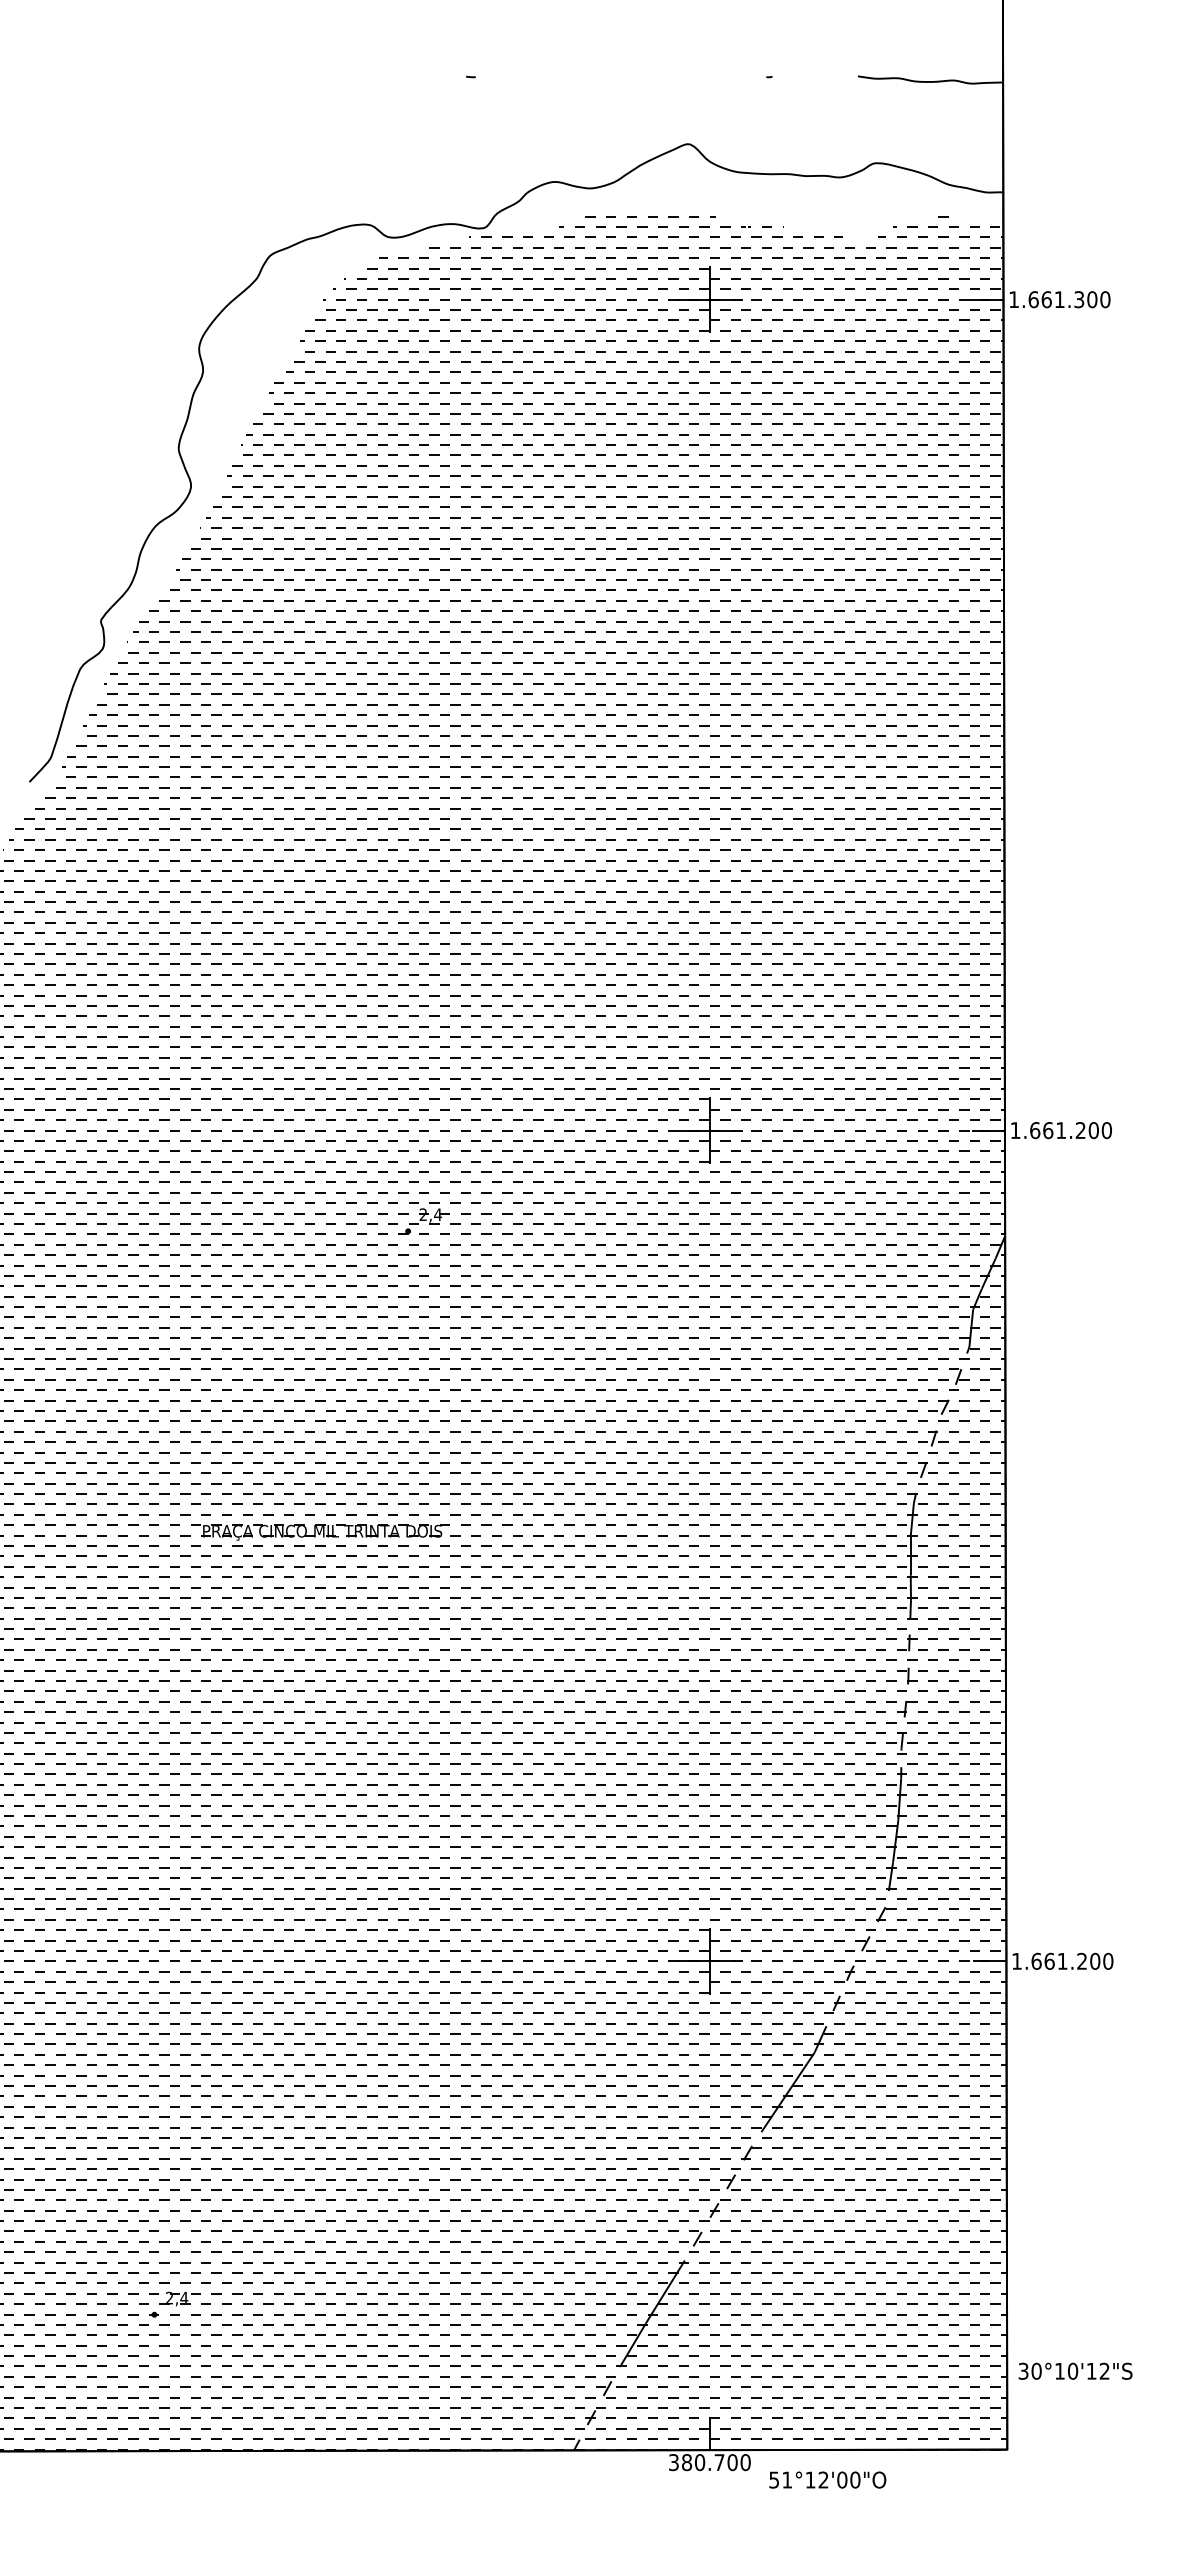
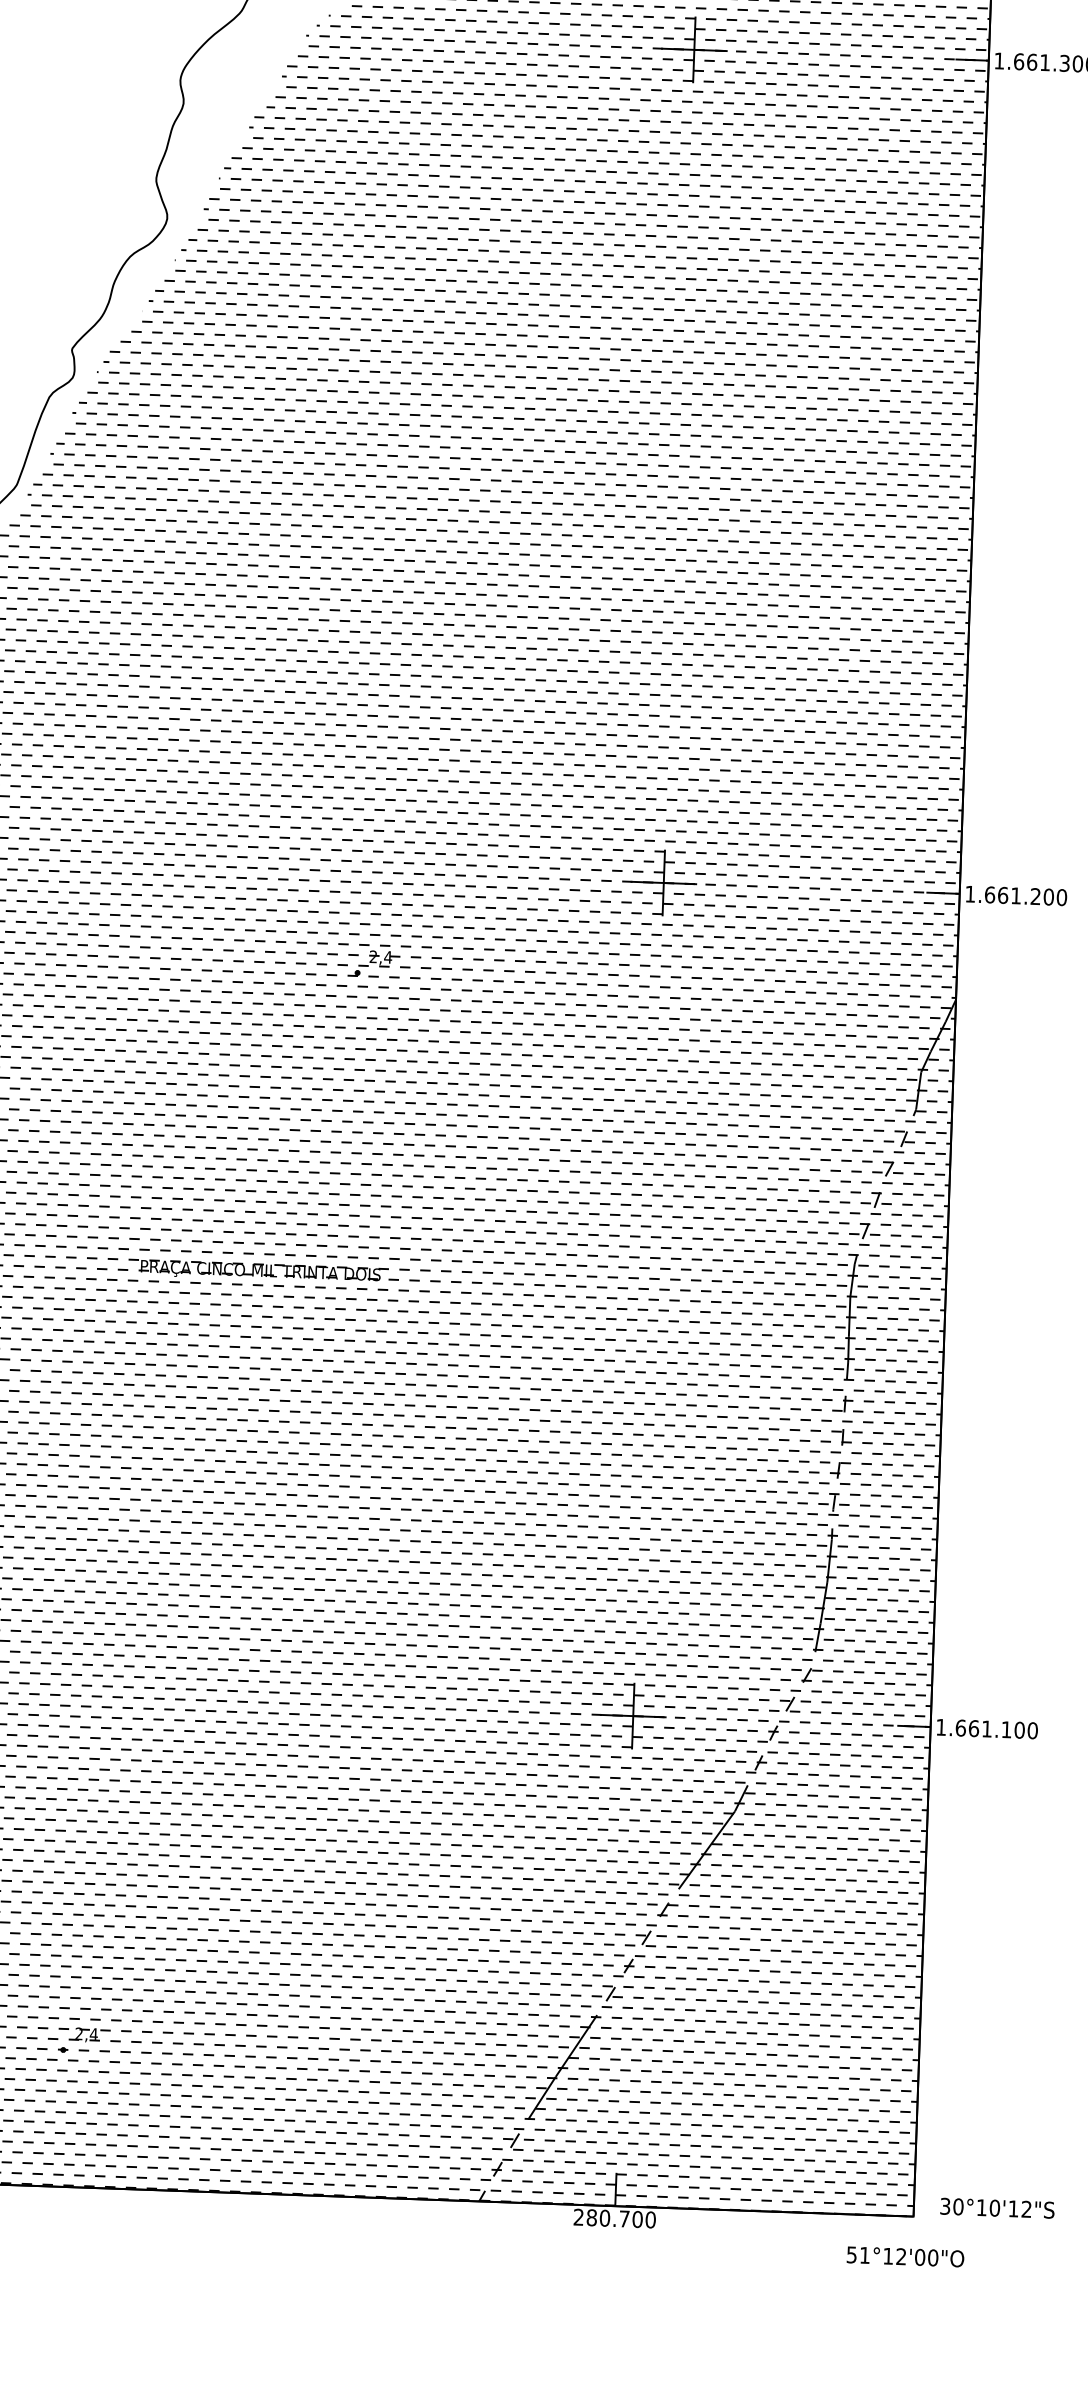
text: (1081, 1960) -> (1005, 1728), 1.661.200 -> 1.661.100
text: (1075, 2370) -> (997, 2207), moved
text: (673, 2462) -> (578, 2217), 380.700 -> 280.700
text: (827, 2479) -> (905, 2256), moved

